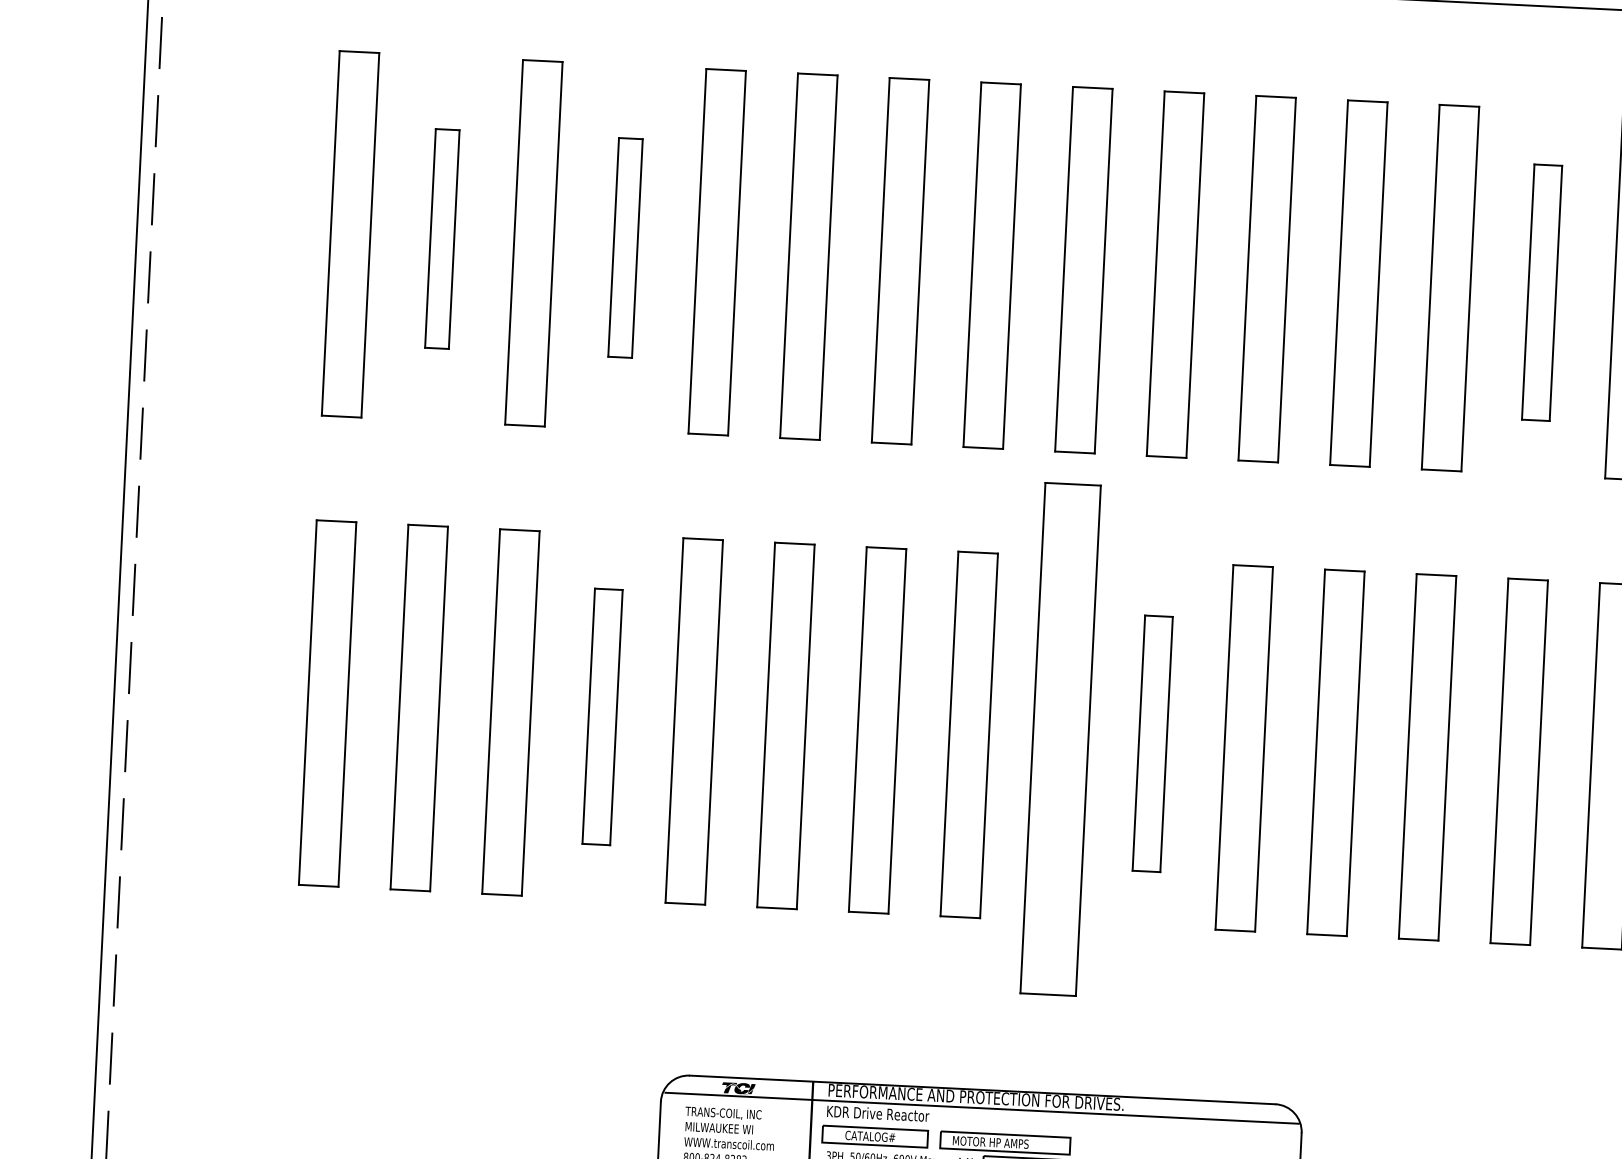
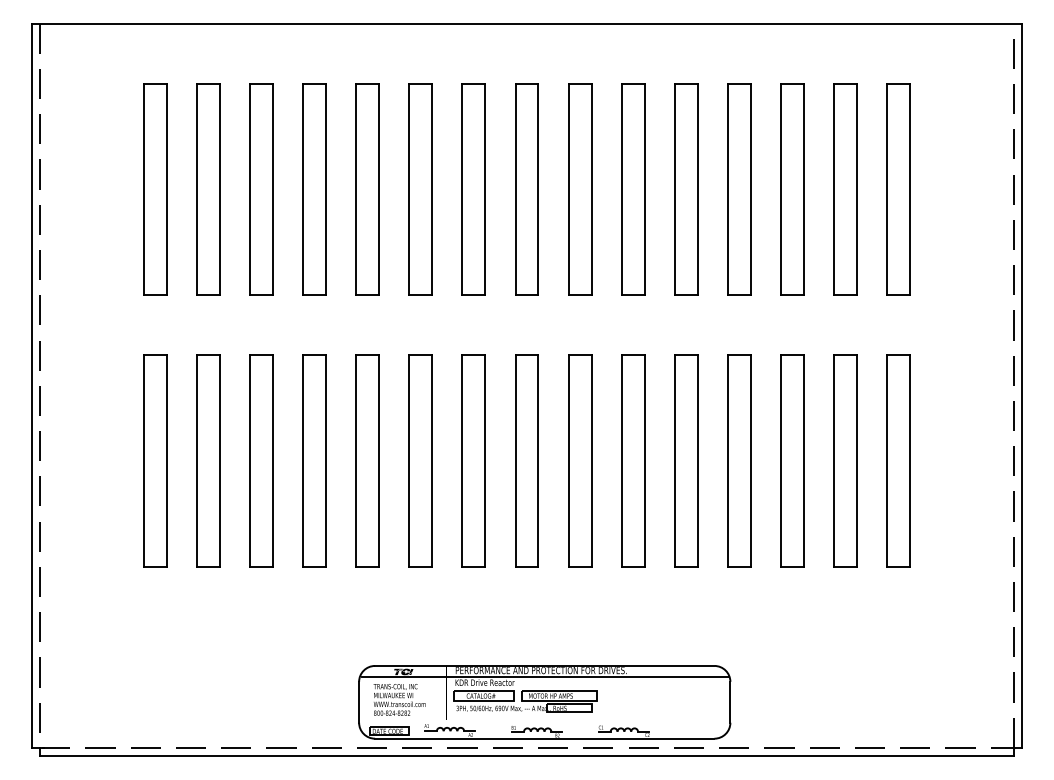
part: (442, 239) -> (208, 189), size x1.67
part: (625, 248) -> (314, 189), size x1.67
part: (1541, 293) -> (845, 189), size x1.43
part: (602, 715) -> (314, 460), size x1.43
part: (1061, 738) -> (580, 460), size x0.71
part: (1153, 742) -> (633, 460), size x1.43

